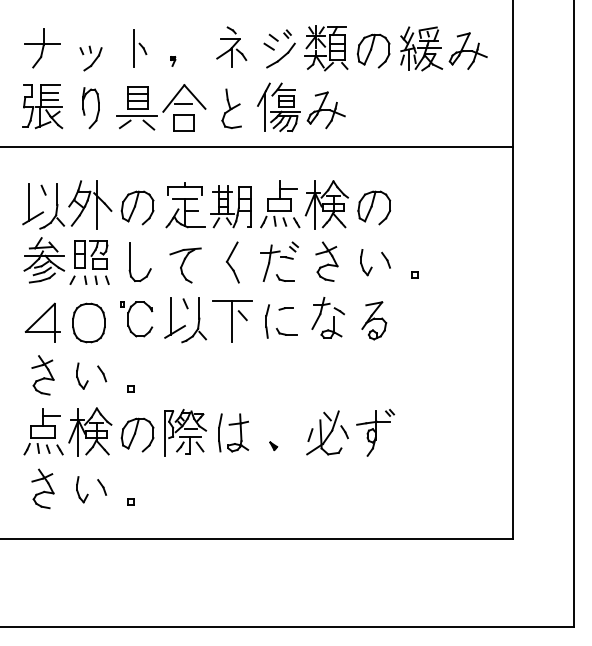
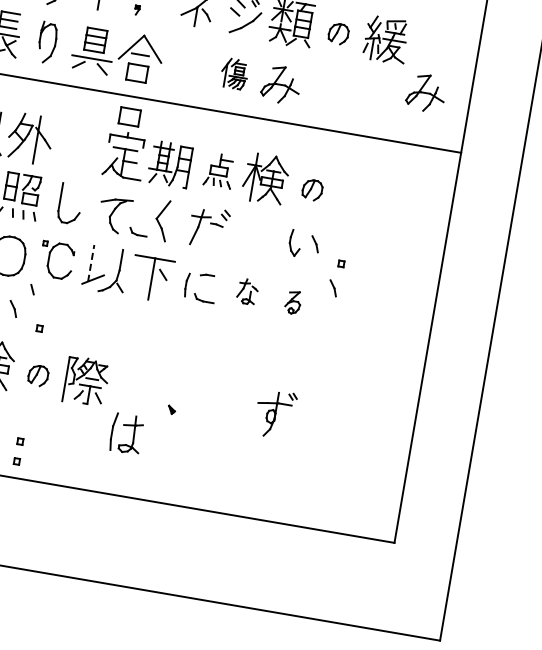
part: (373, 50) -> (338, 33), size x0.6
part: (467, 50) -> (425, 92), moved
part: (278, 107) -> (234, 73), size x0.6
part: (231, 108) -> (187, 66), removed
part: (183, 166) -> (129, 116), added
part: (280, 204) -> (219, 170), size x0.7
part: (137, 207) -> (76, 149), removed
part: (374, 207) -> (312, 189), size x0.6
part: (326, 261) -> (255, 235), removed
part: (285, 277) -> (138, 231), moved
part: (410, 299) -> (332, 287), added
line: (185, 303) -> (32, 289), moved
line: (170, 315) -> (91, 262), solid -> dashed
part: (327, 317) -> (247, 291), size x0.6
part: (374, 320) -> (293, 302), size x0.6
part: (267, 321) -> (186, 284), size x0.7
part: (233, 425) -> (127, 426), moved
part: (327, 432) -> (227, 405), removed
part: (137, 434) -> (38, 375), size x0.6
part: (130, 521) -> (16, 460), added

